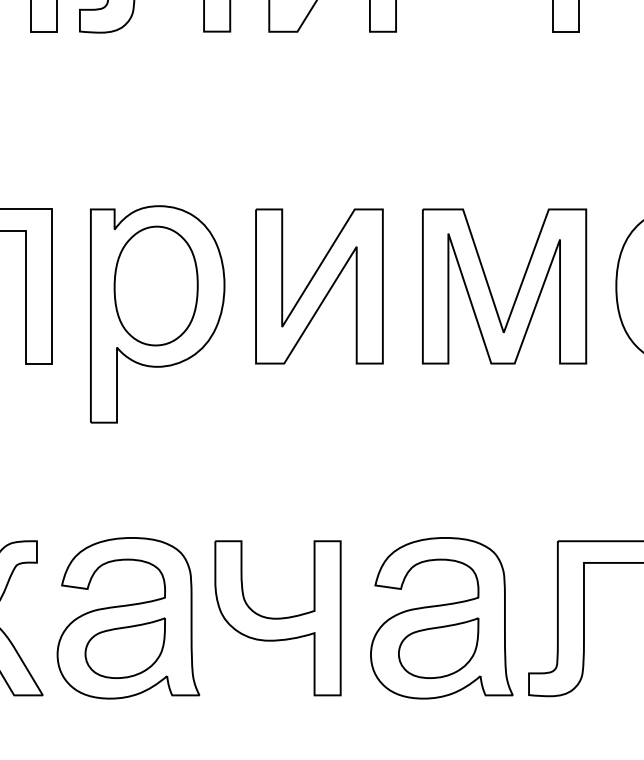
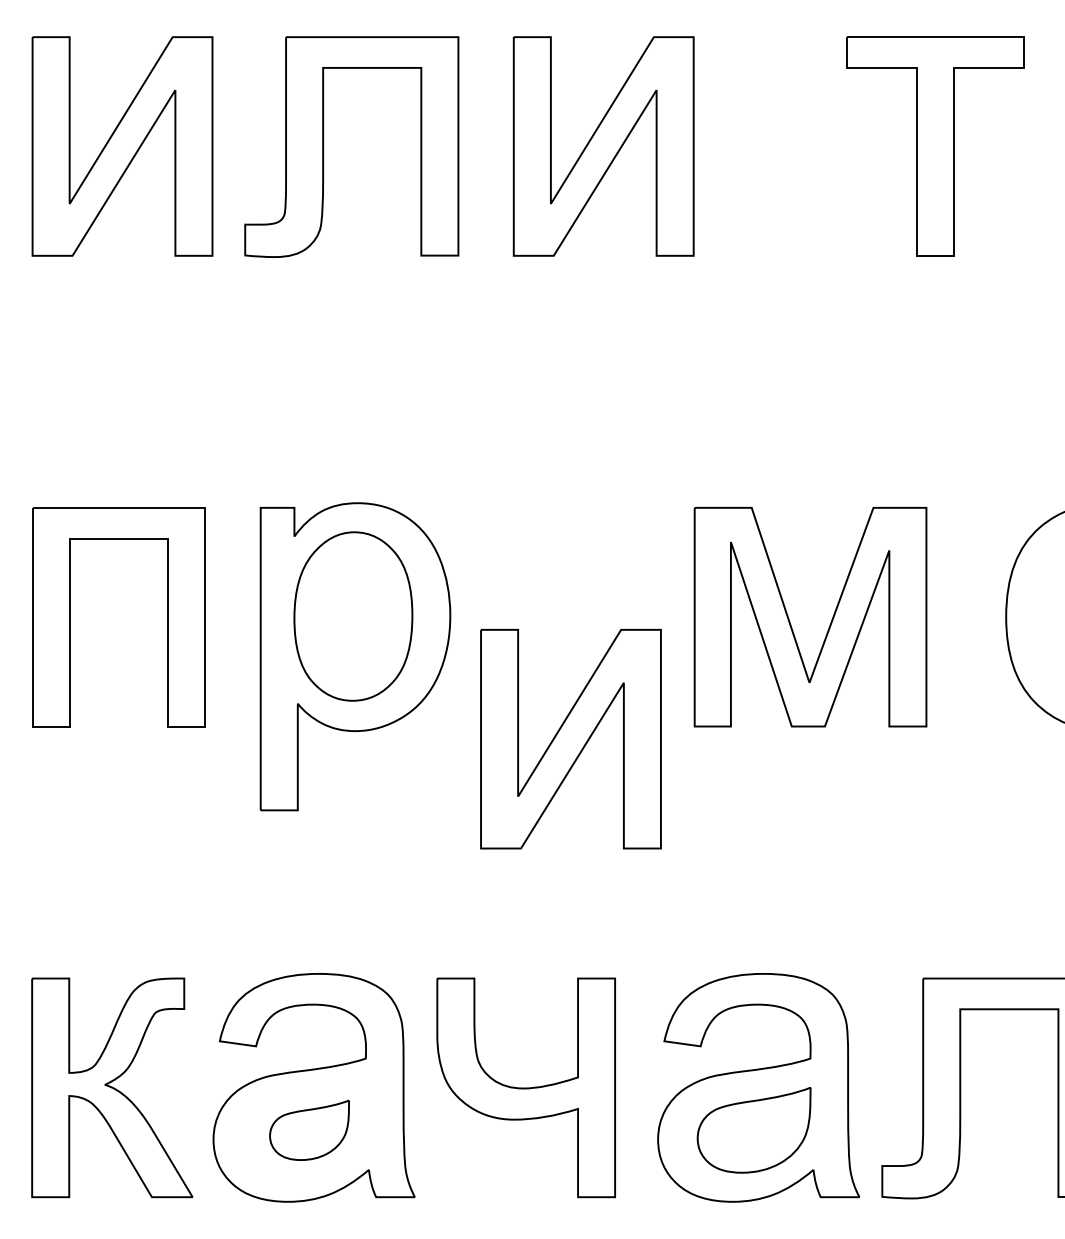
part: (319, 286) -> (570, 739), moved
part: (491, 291) -> (791, 624), moved
part: (125, 648) -> (309, 1130), size x0.7

